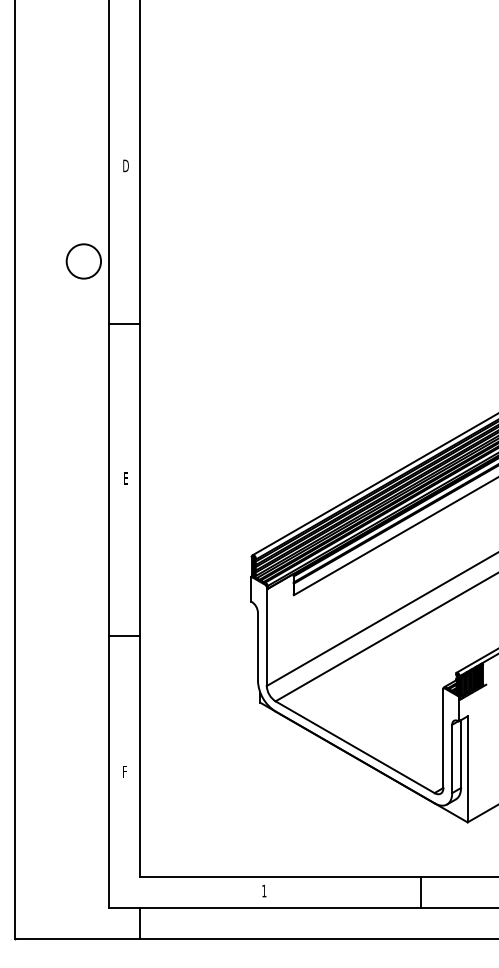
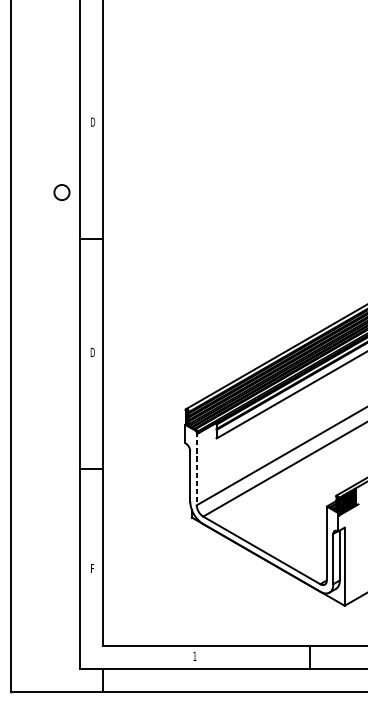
circle: (83, 261) -> (61, 192), size x0.6
text: (125, 478) -> (92, 352), E -> D
line: (266, 636) -> (196, 468), solid -> dashed

